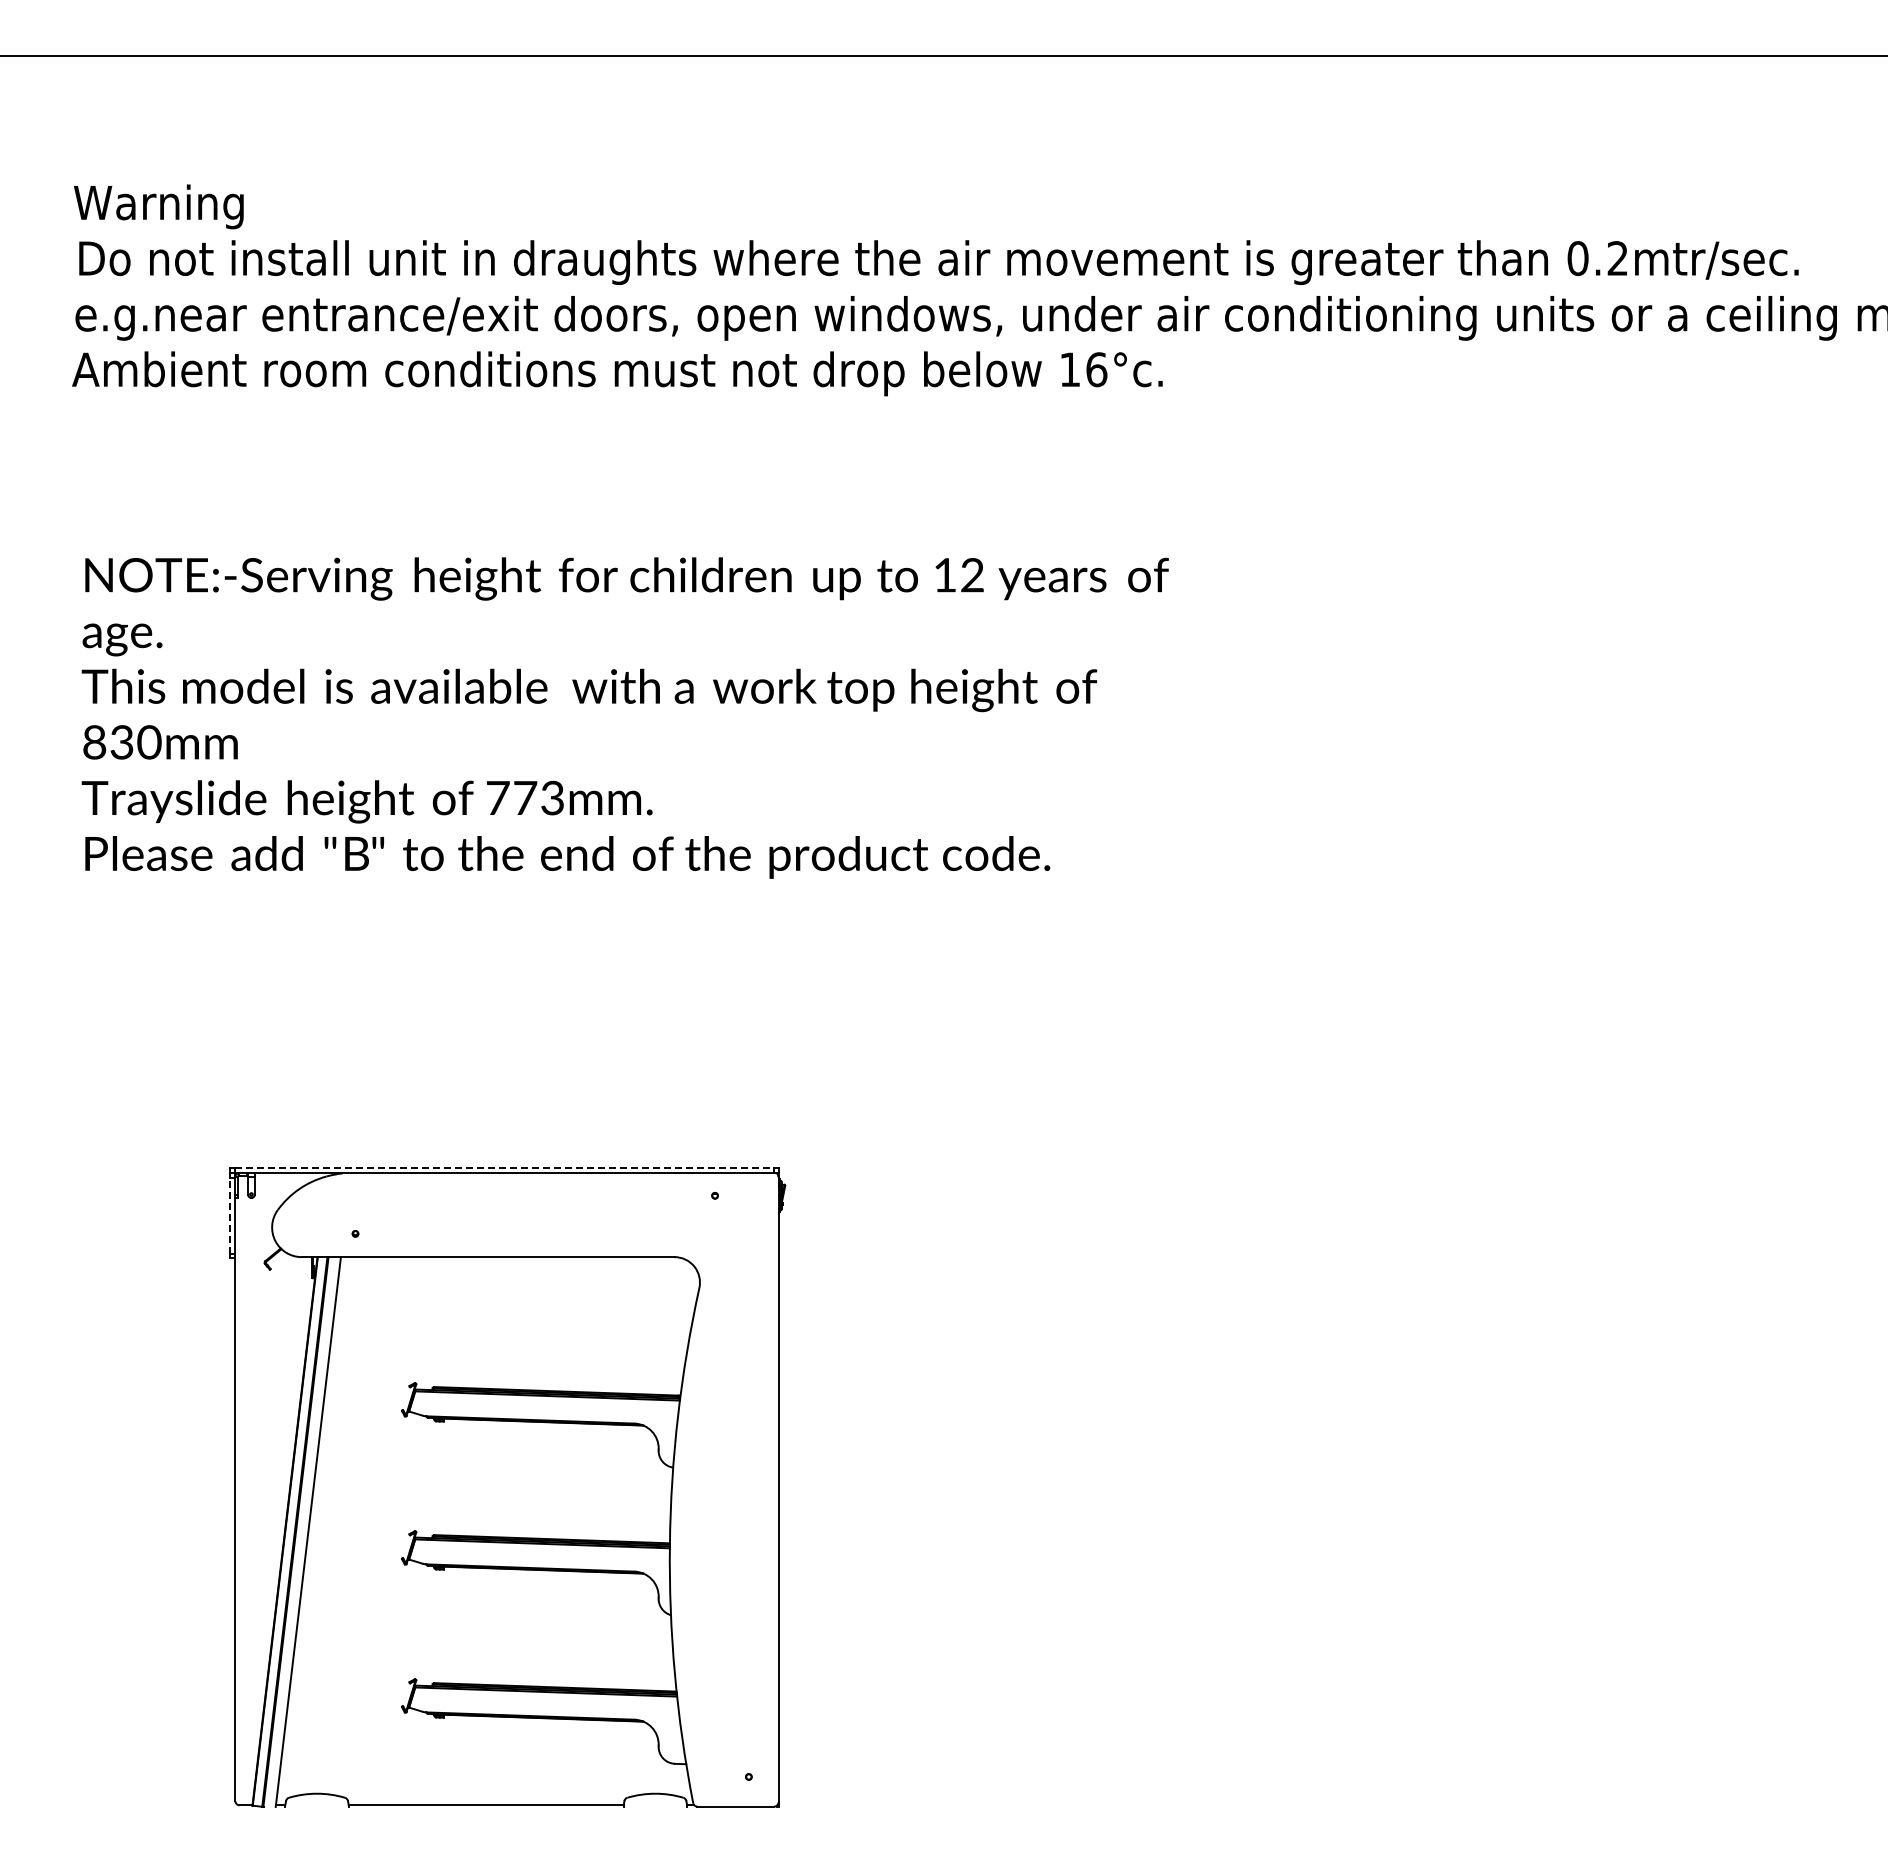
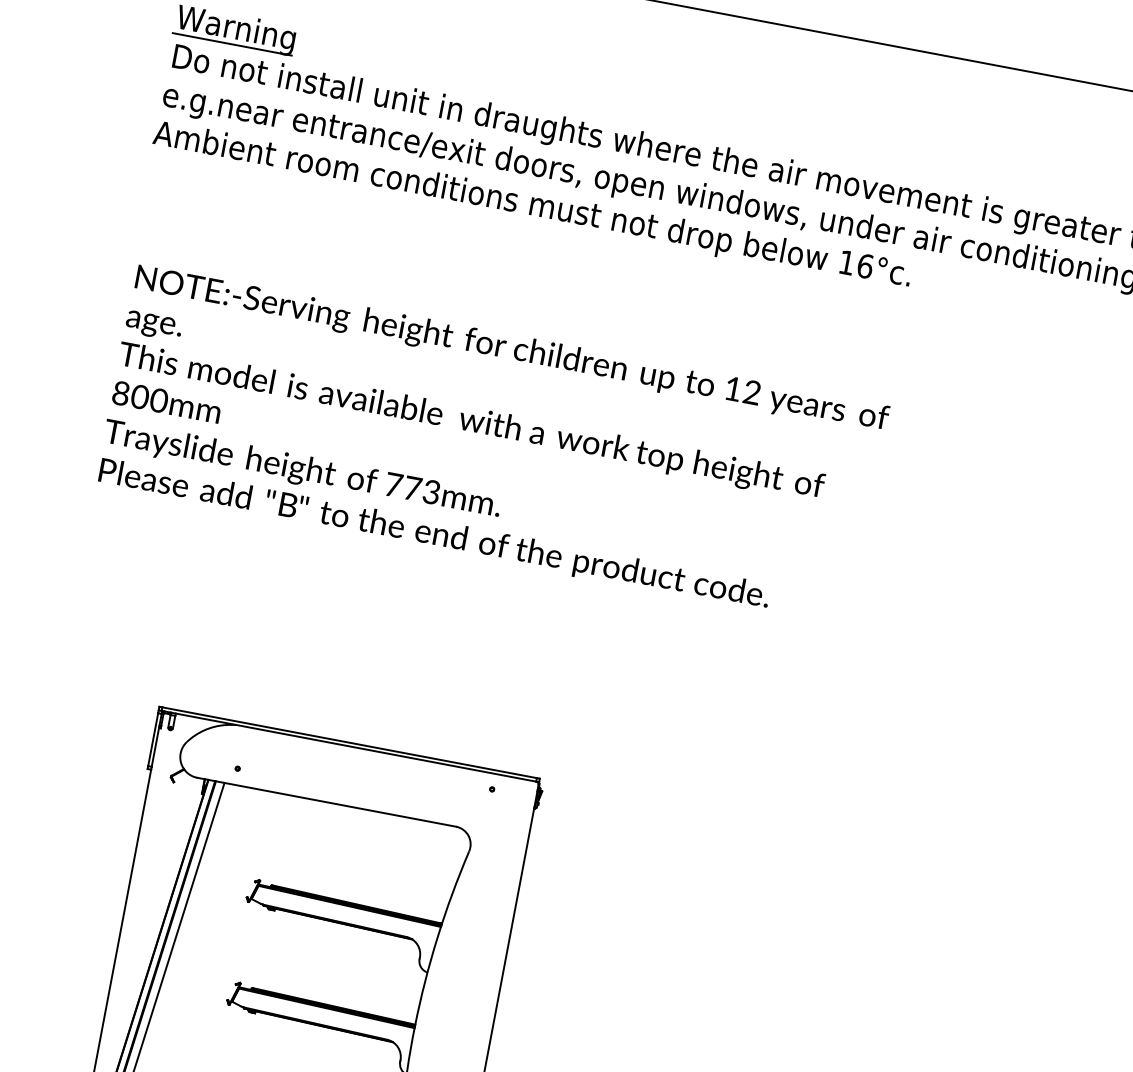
line: (157, 227) -> (232, 44), added
text: (121, 742) -> (139, 397), 830mm -> 800mm
line: (504, 1168) -> (349, 742), dashed -> solid
line: (230, 1215) -> (153, 739), dashed -> solid

